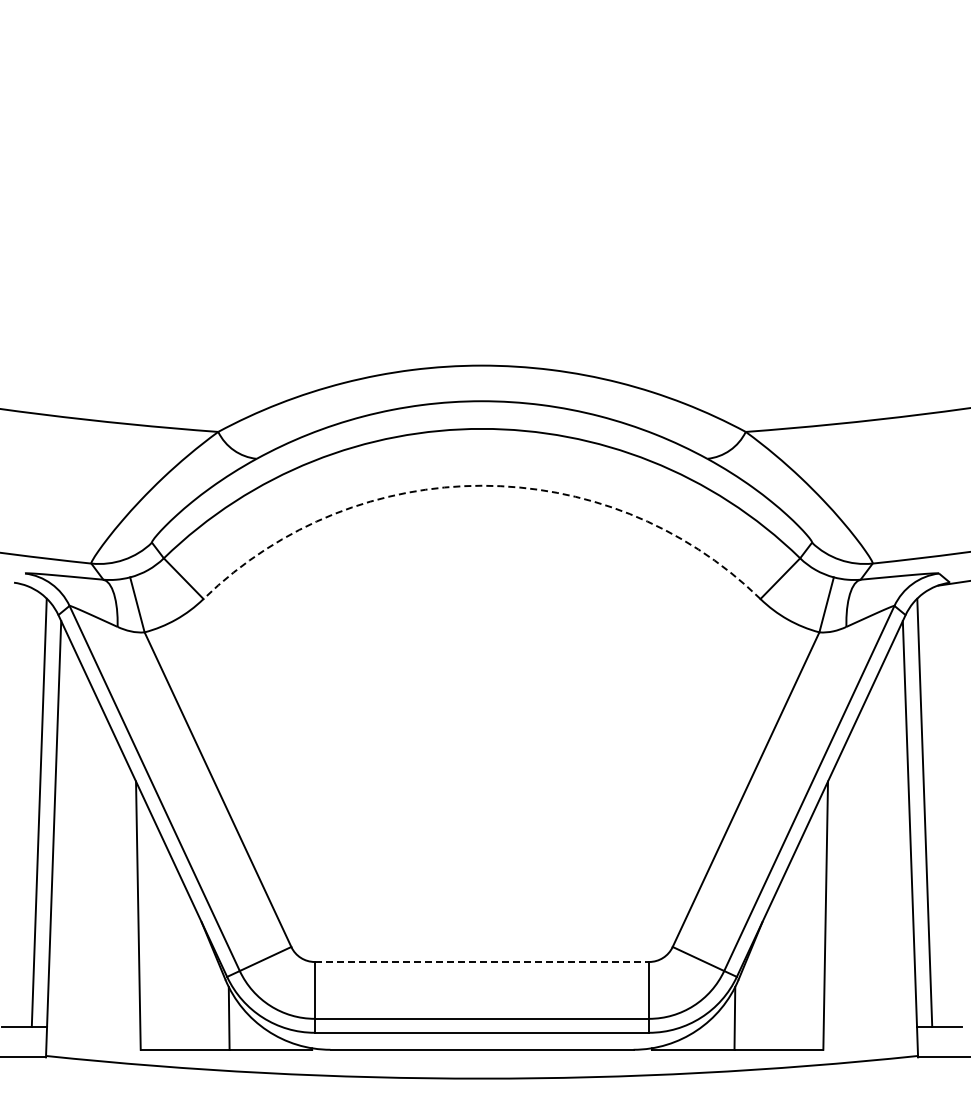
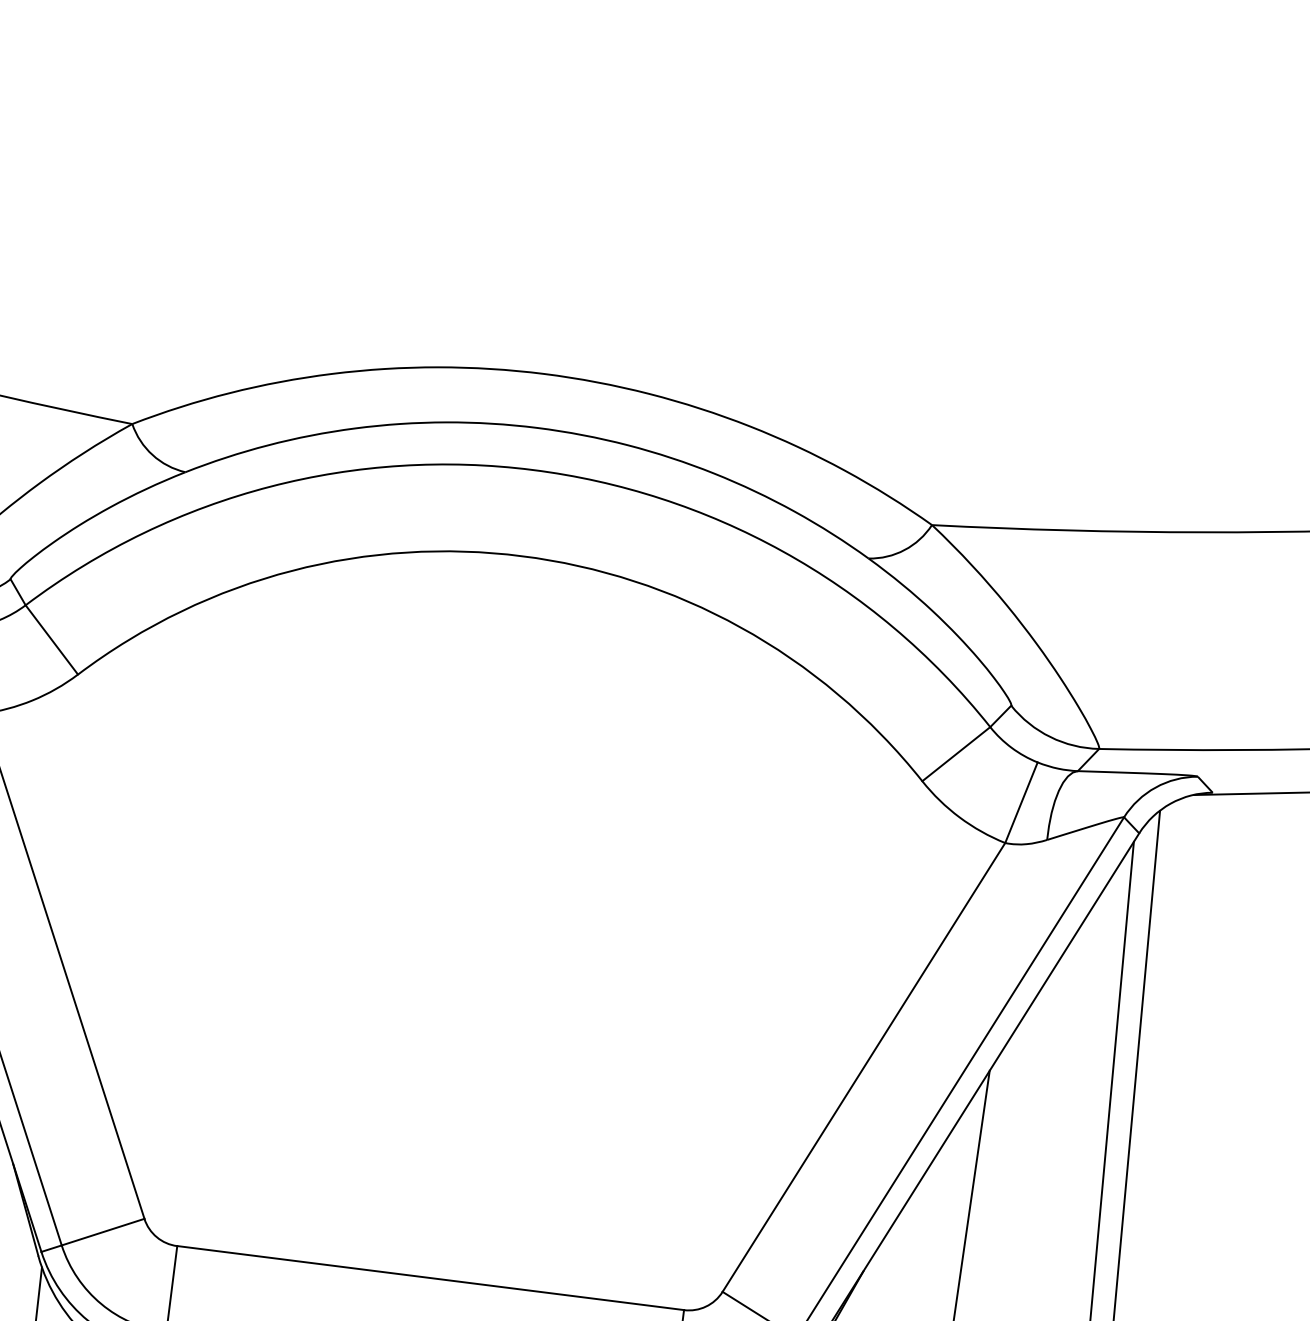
arc: (482, 485) -> (522, 555), dashed -> solid
line: (482, 961) -> (431, 1277), dashed -> solid

